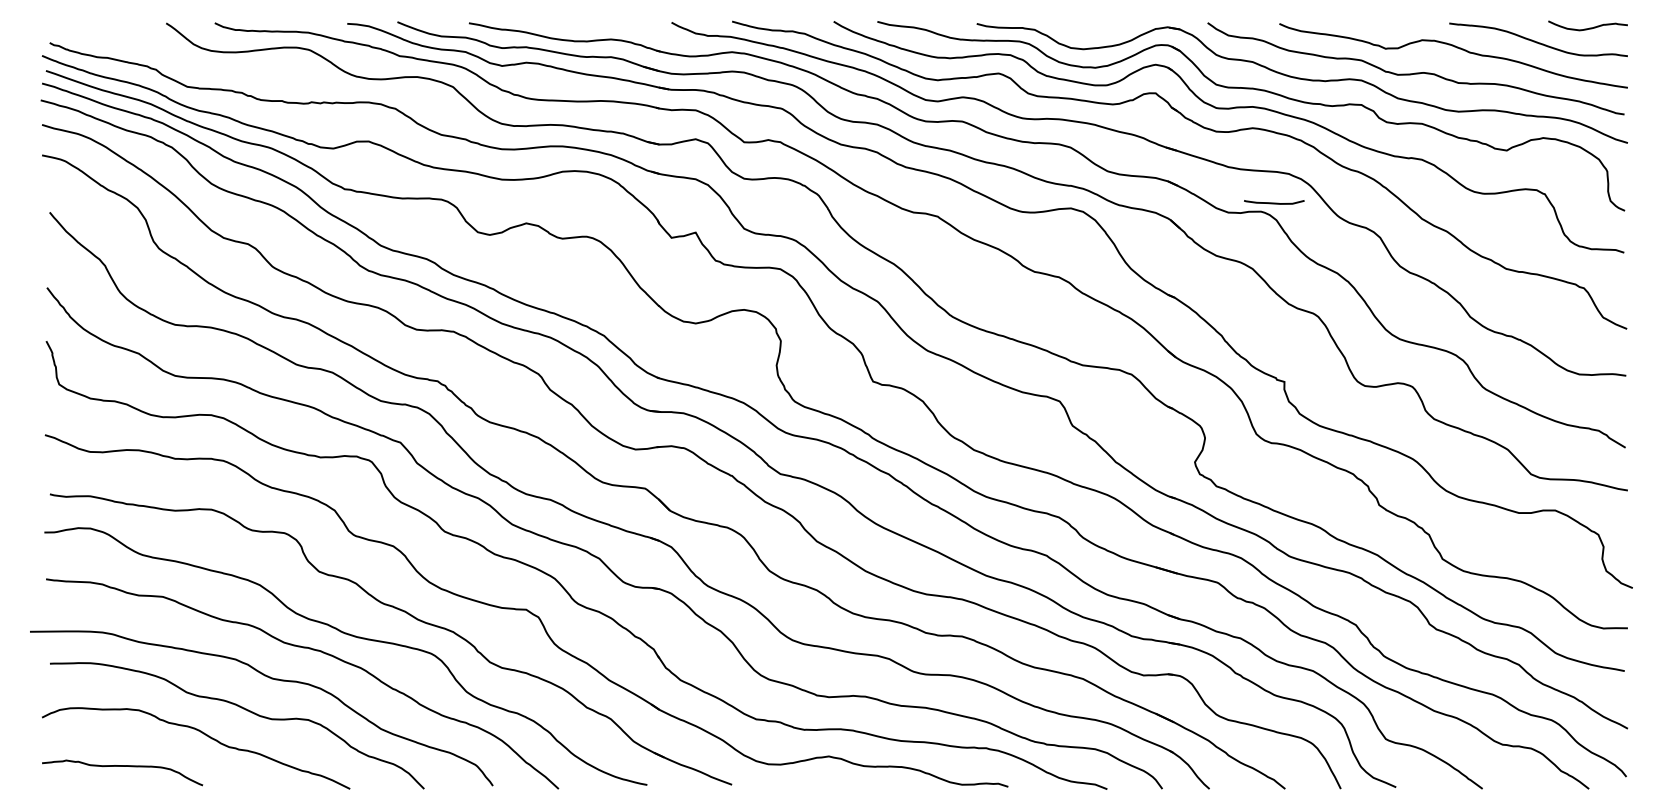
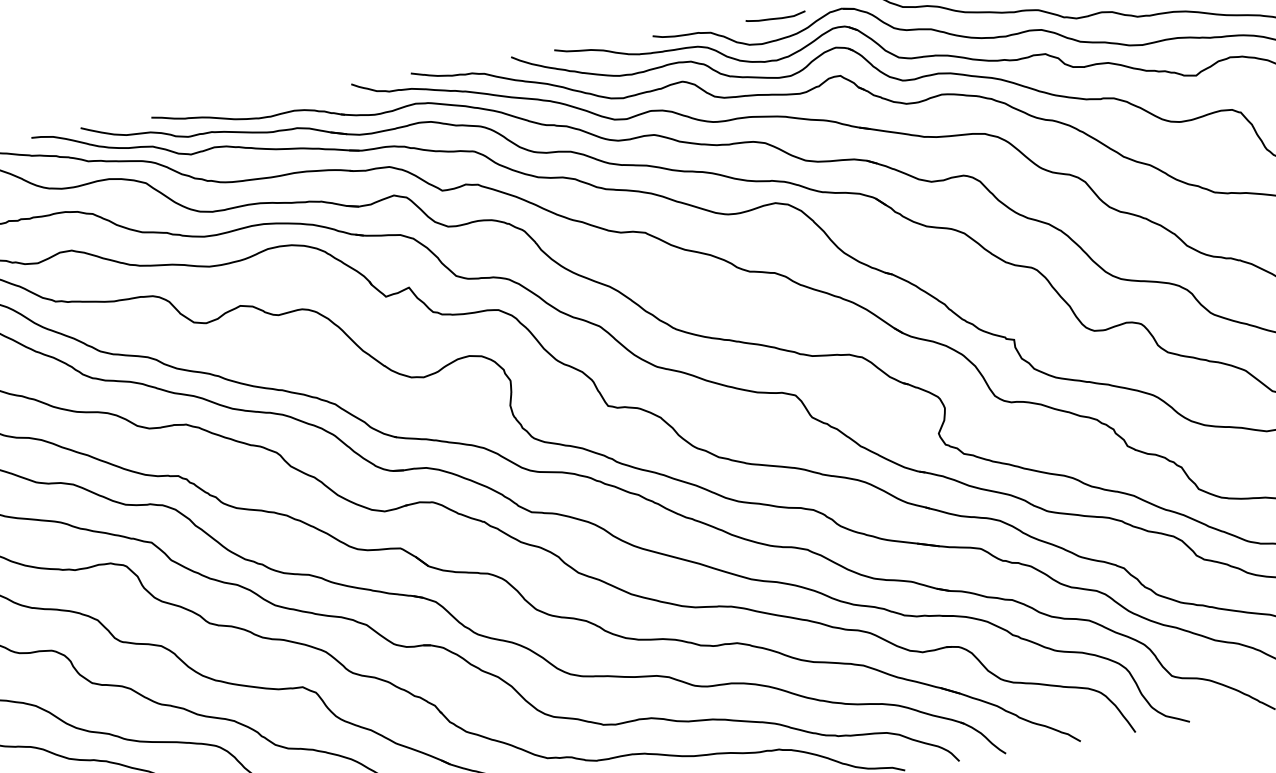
curve: (1274, 202) -> (776, 17), moved

